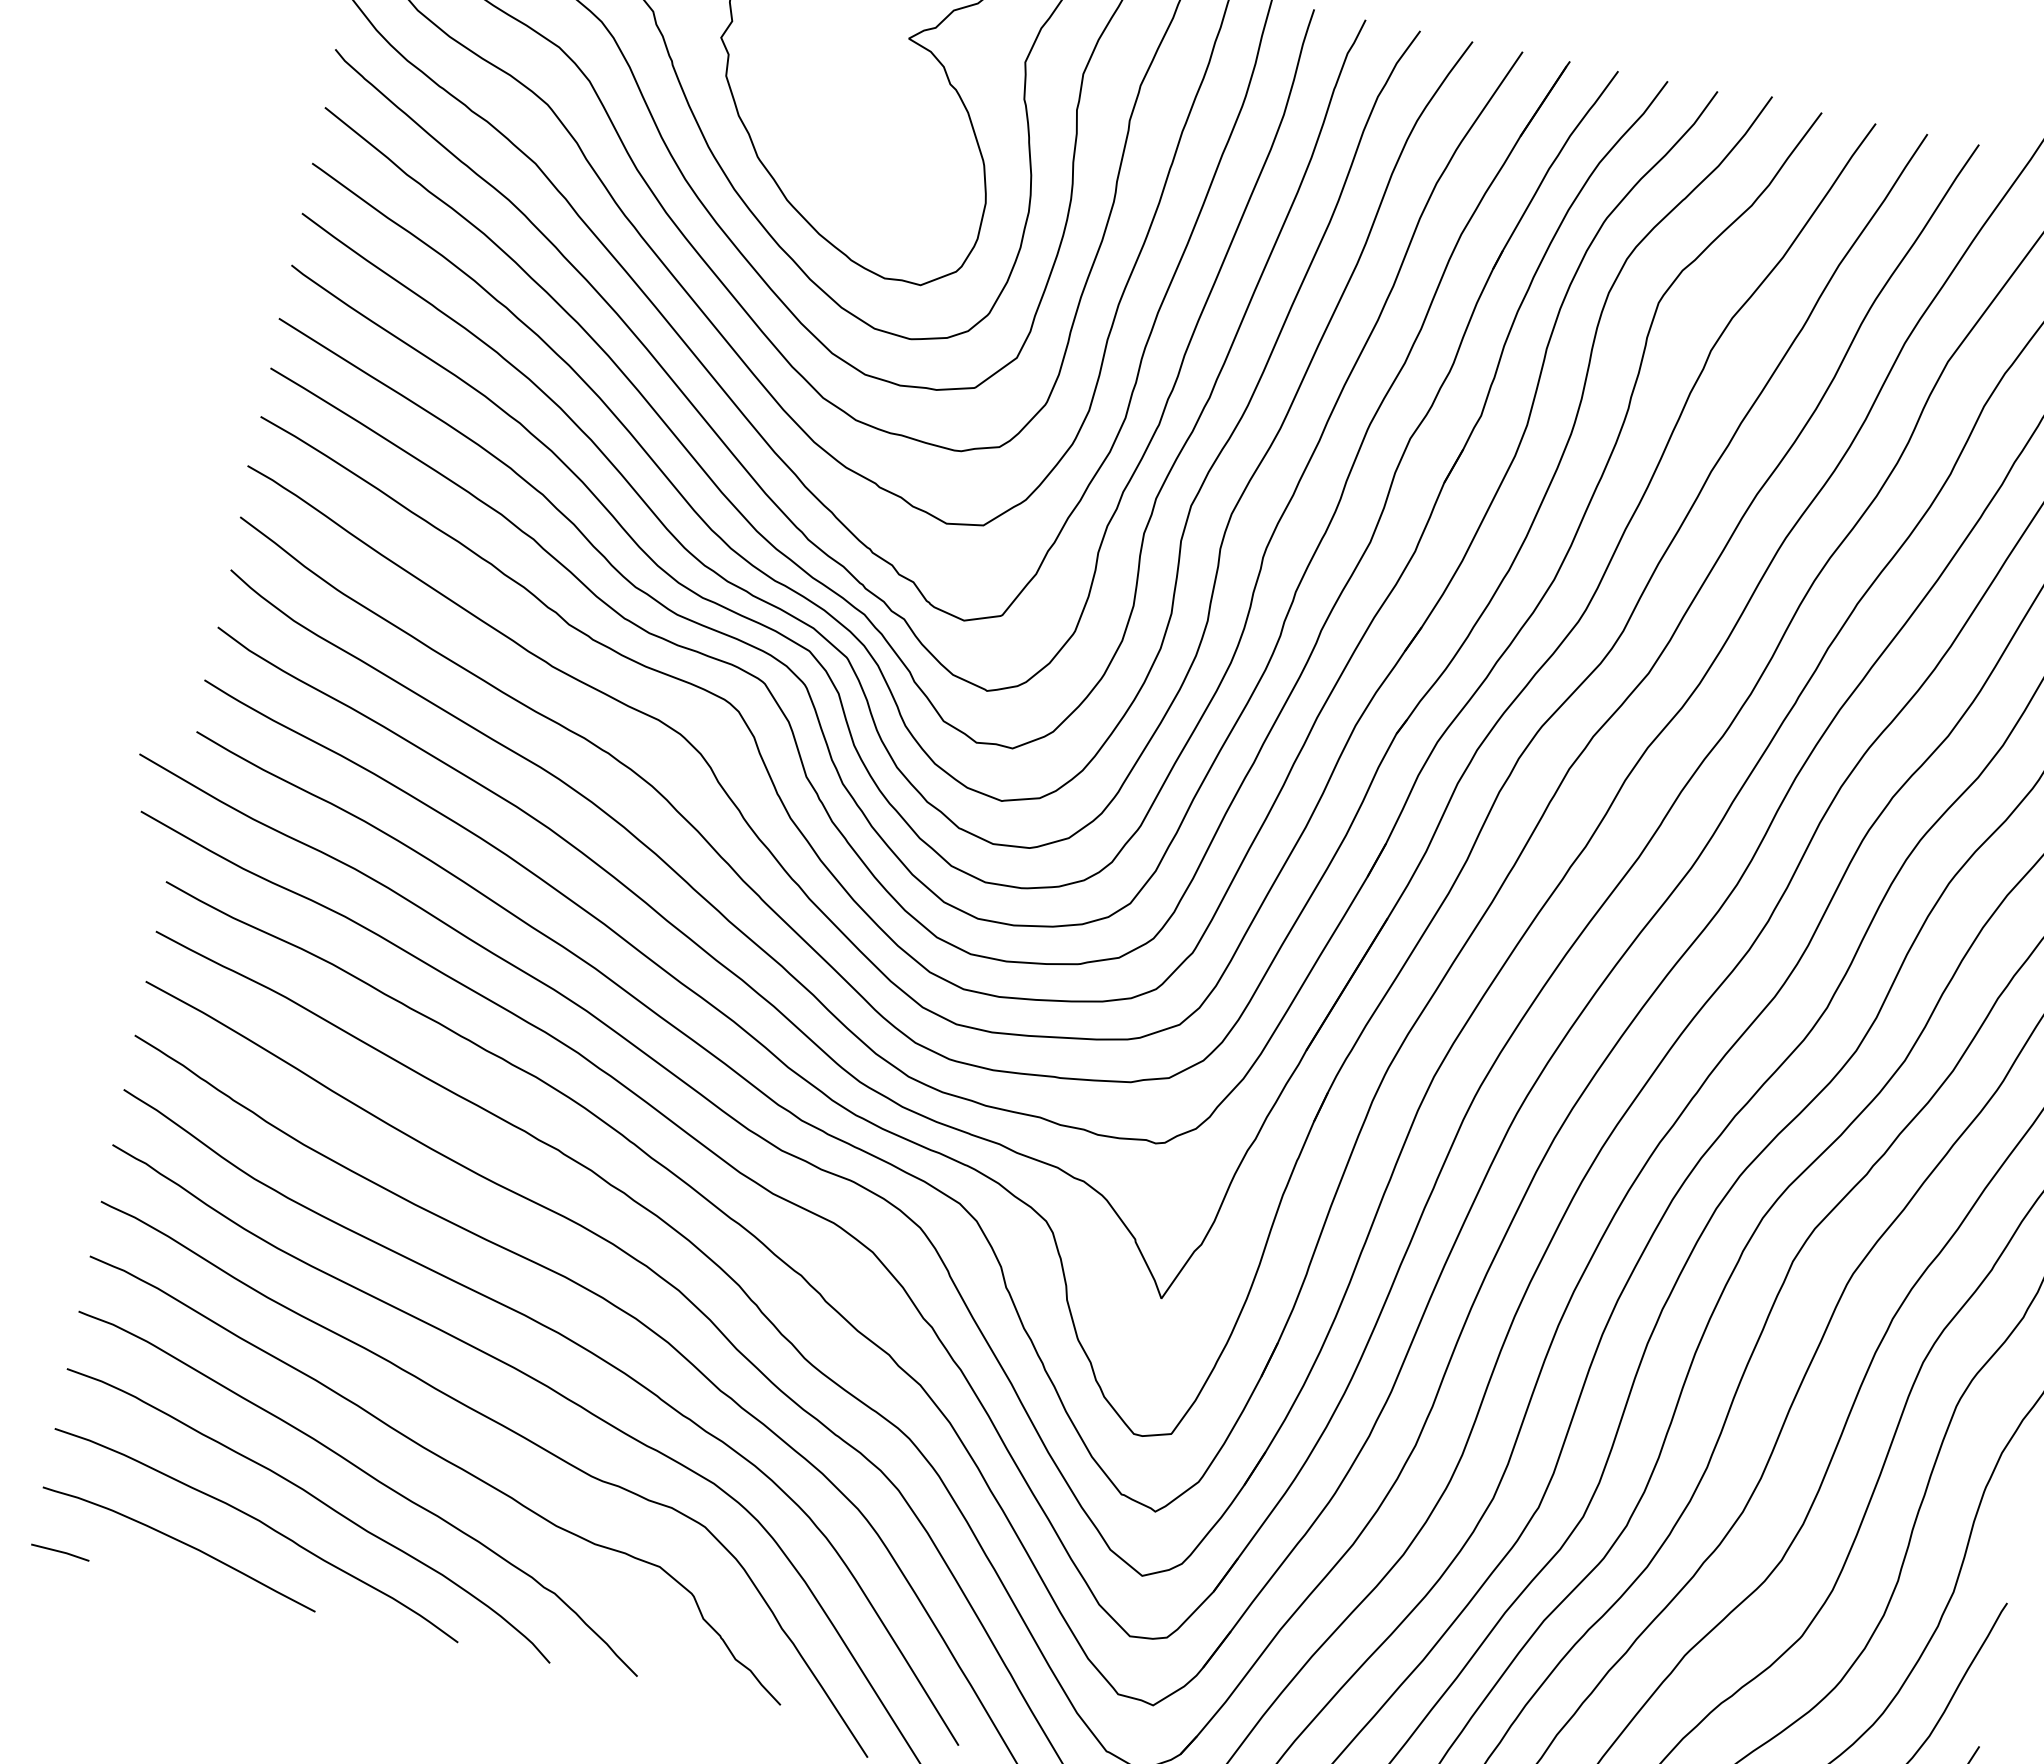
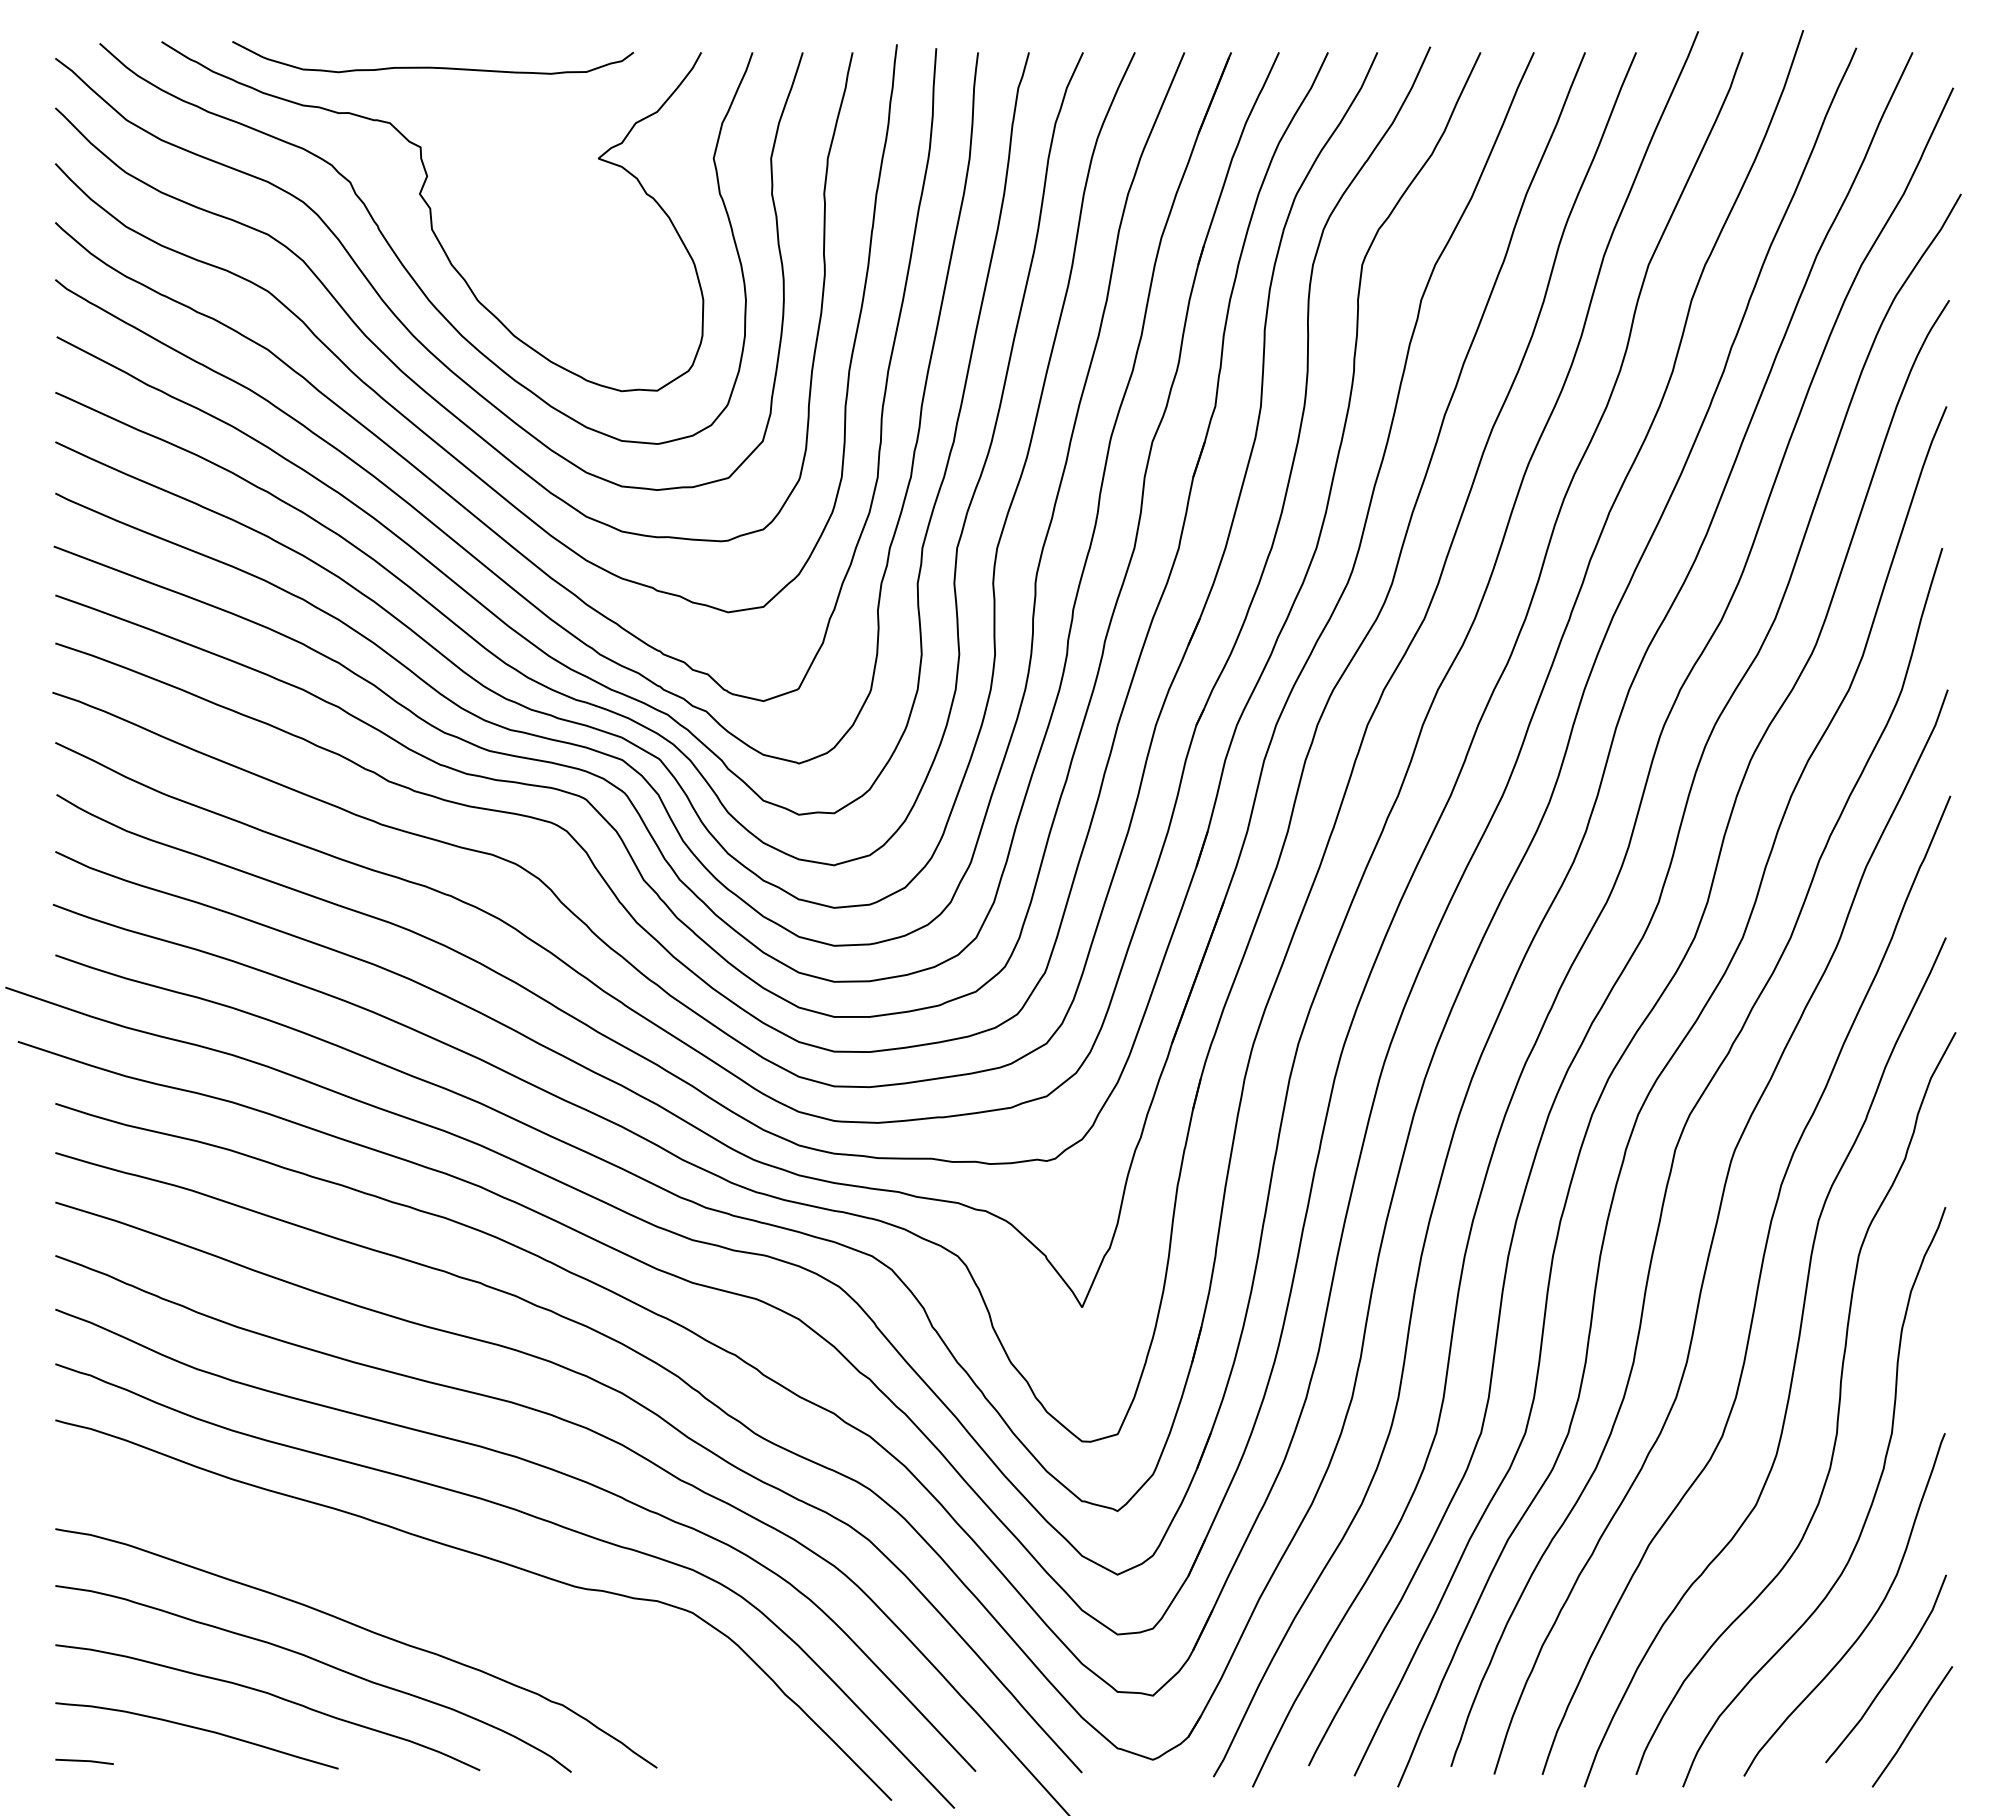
curve: (444, 1461) -> (432, 1600), removed

